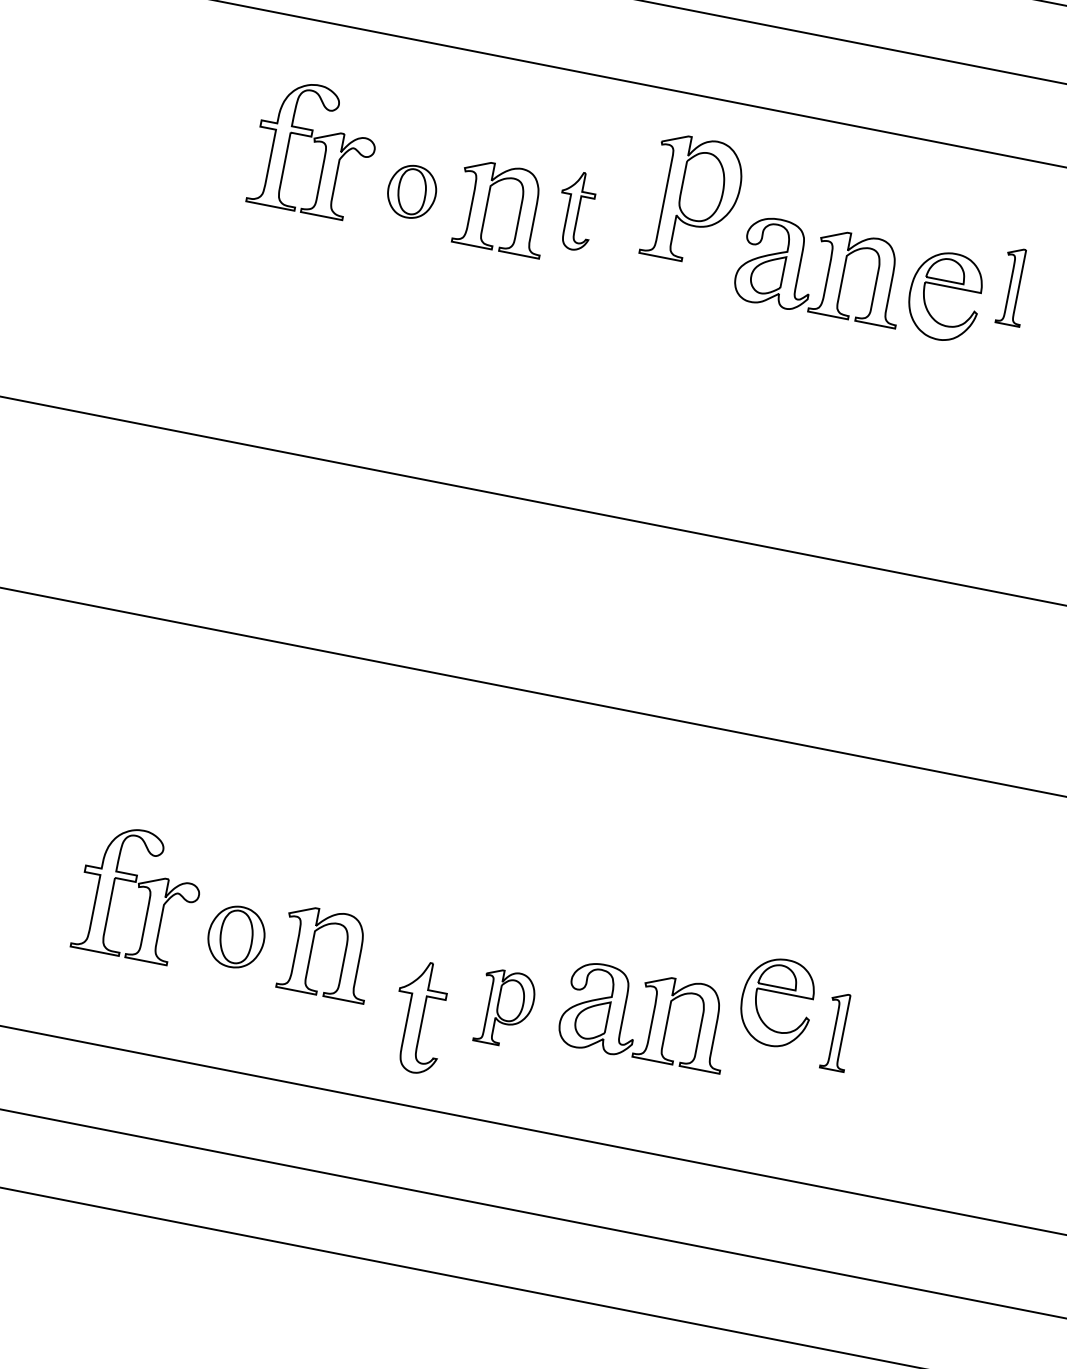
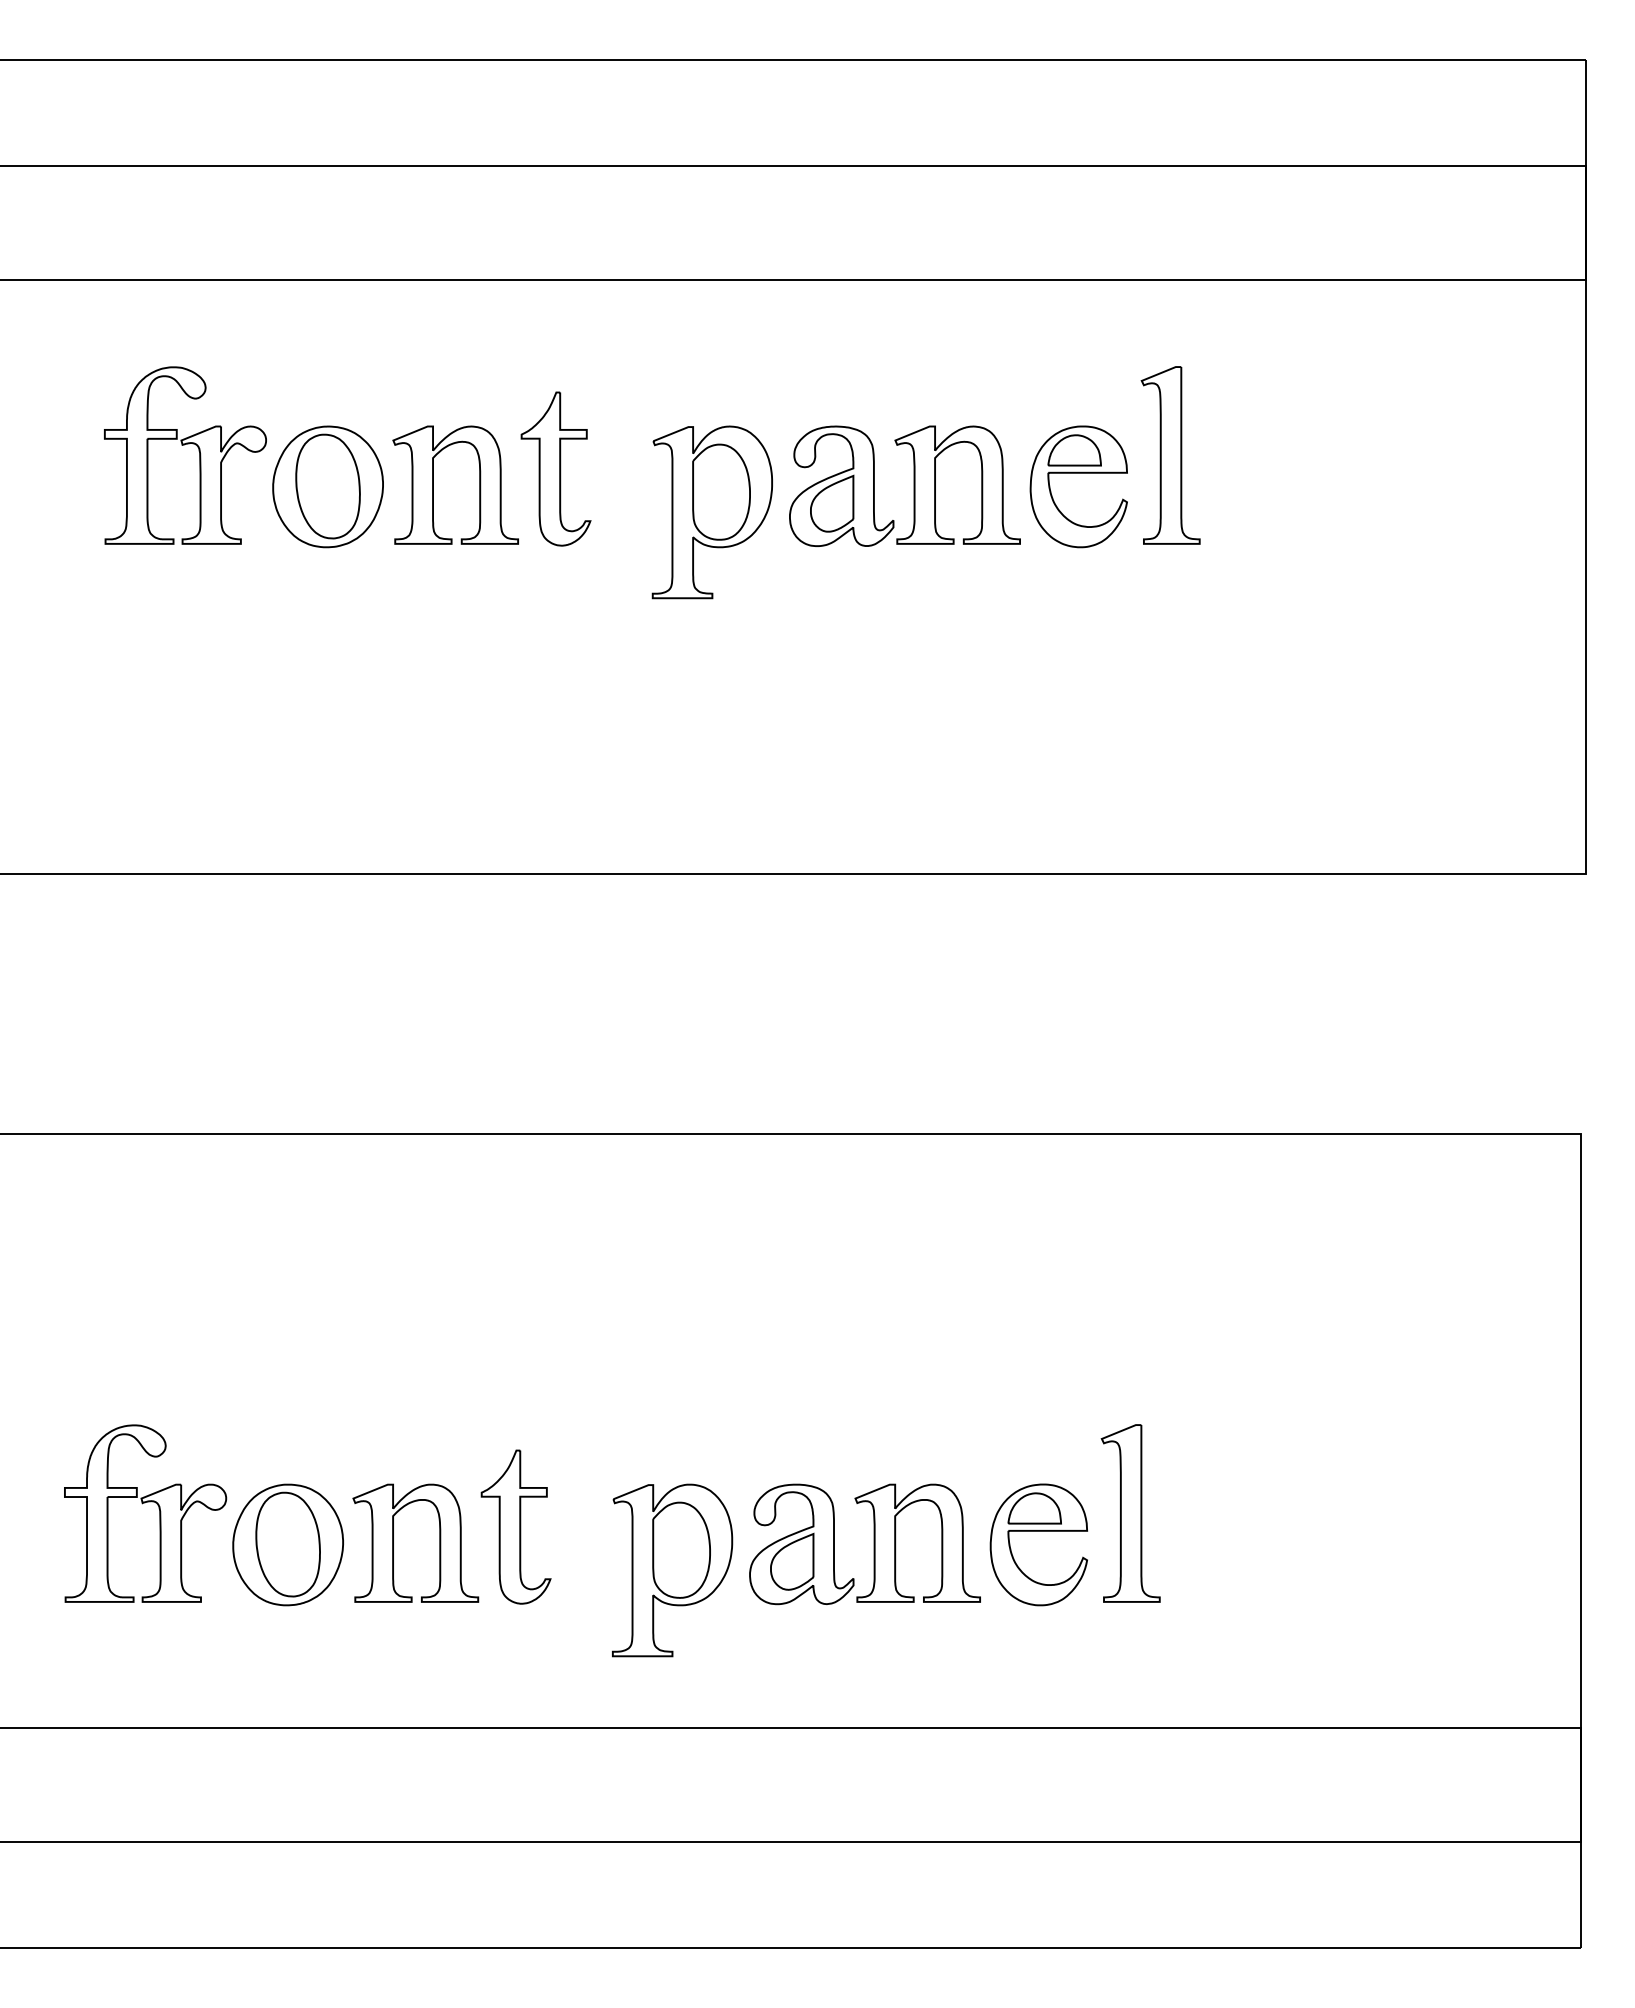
part: (411, 191) -> (327, 486), size x1.67
part: (692, 200) -> (711, 512), moved
part: (576, 210) -> (555, 468), size x1.43
part: (1014, 286) -> (1170, 455), size x1.67
part: (236, 936) -> (287, 1544), size x1.43
part: (778, 992) -> (1038, 1531), moved
part: (505, 1008) -> (672, 1570), size x1.67
part: (419, 1016) -> (515, 1526), moved
part: (838, 1032) -> (1130, 1513), size x1.67

